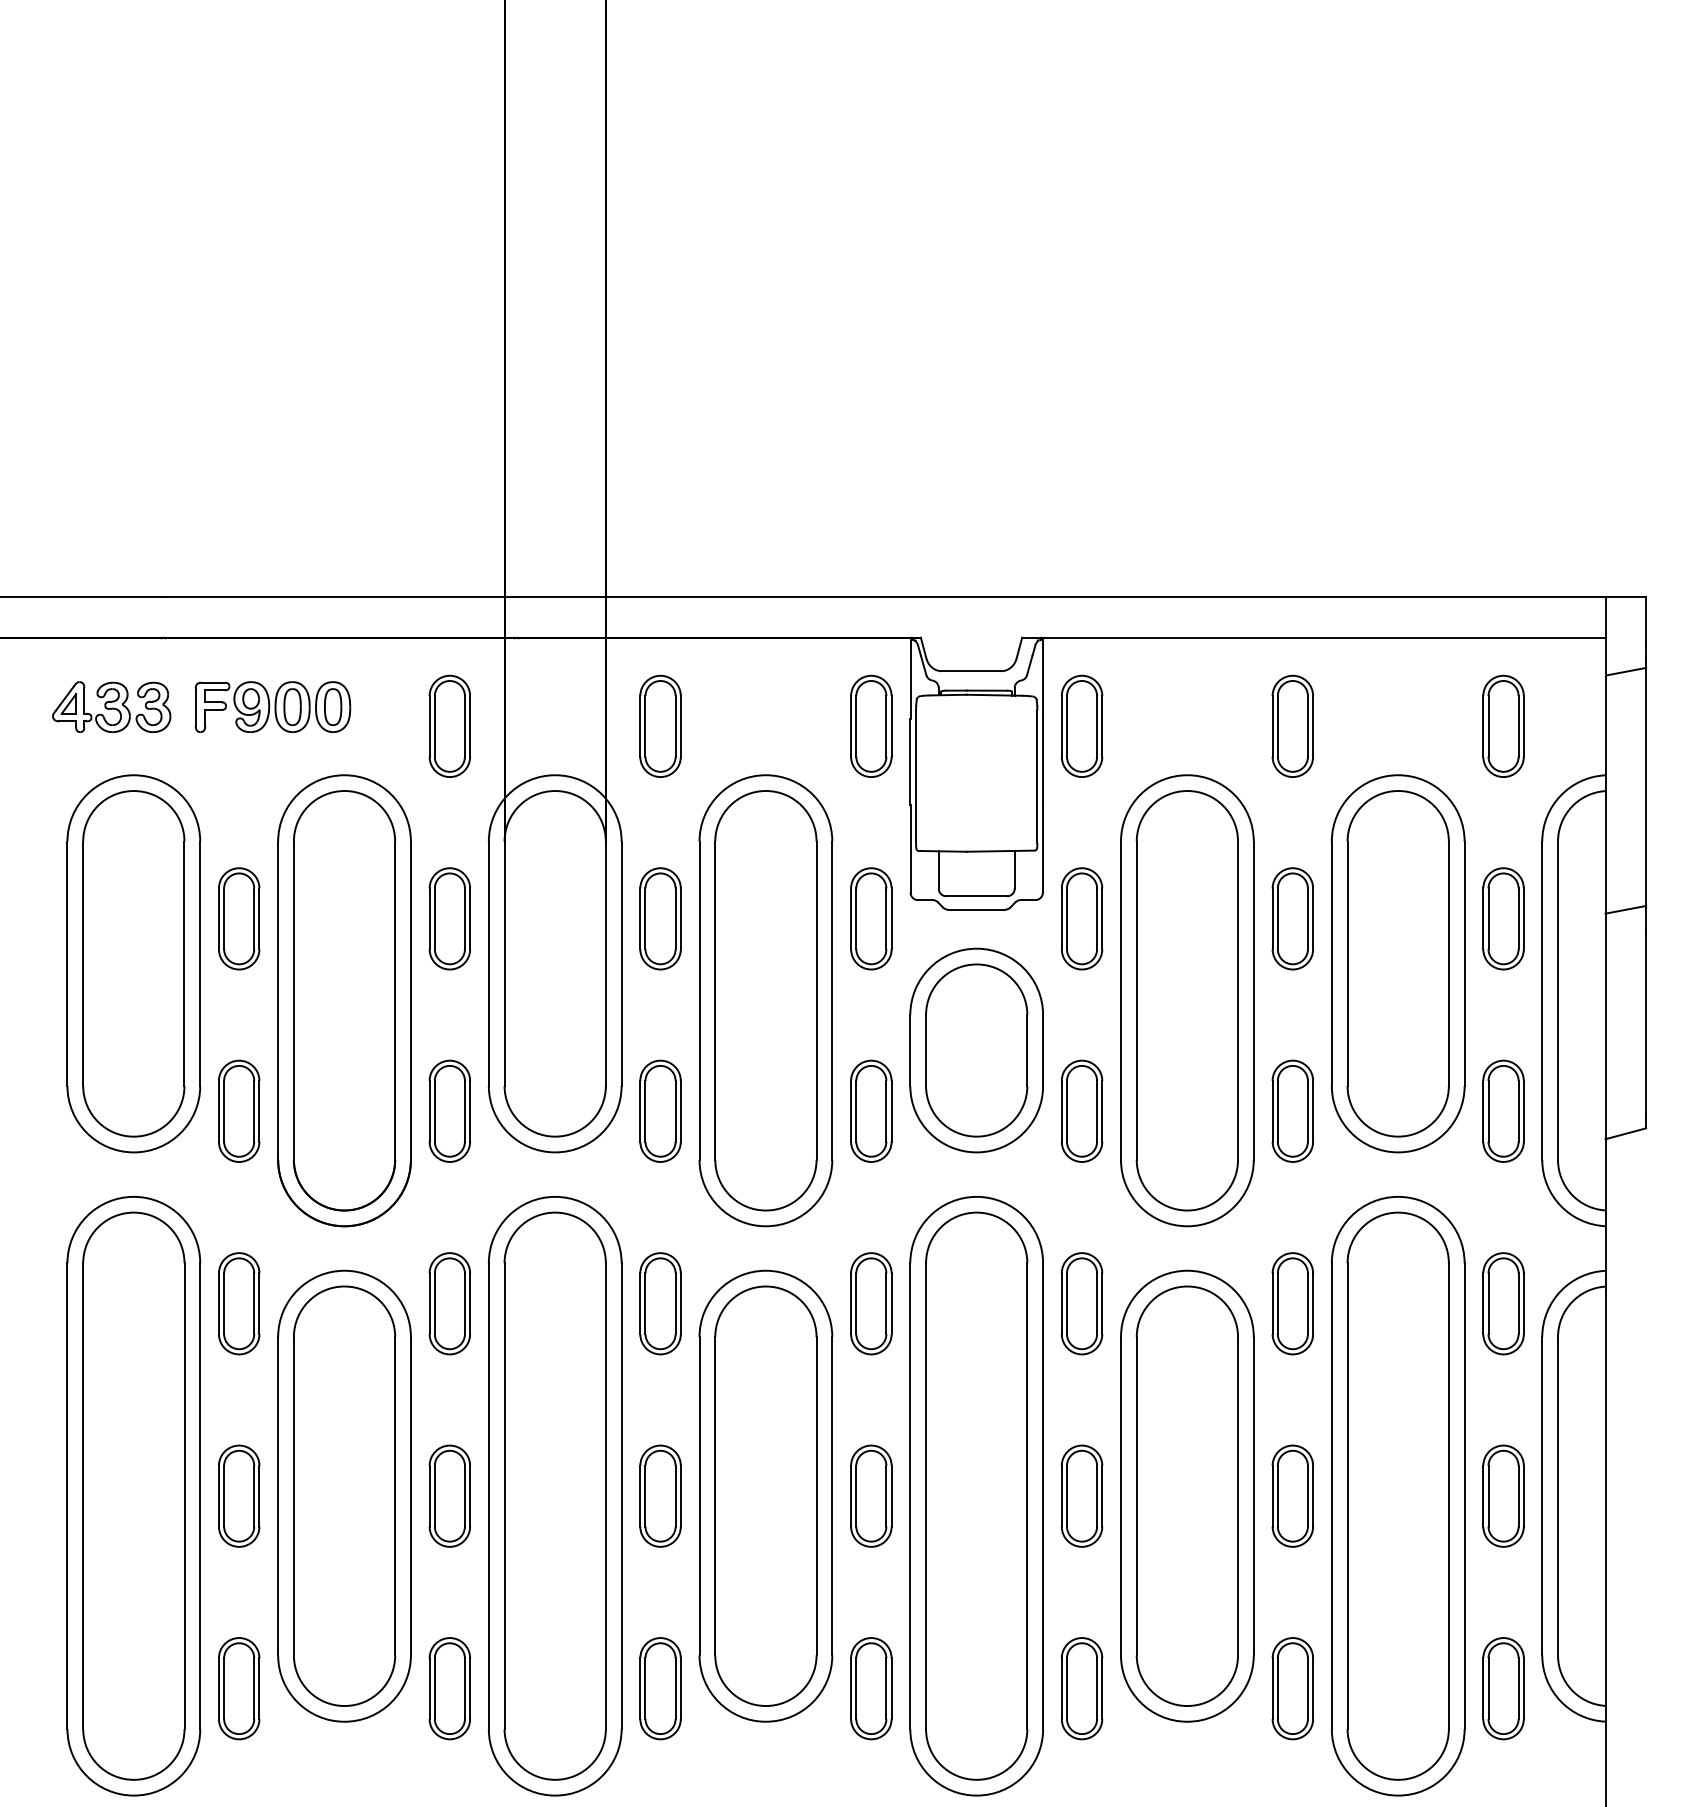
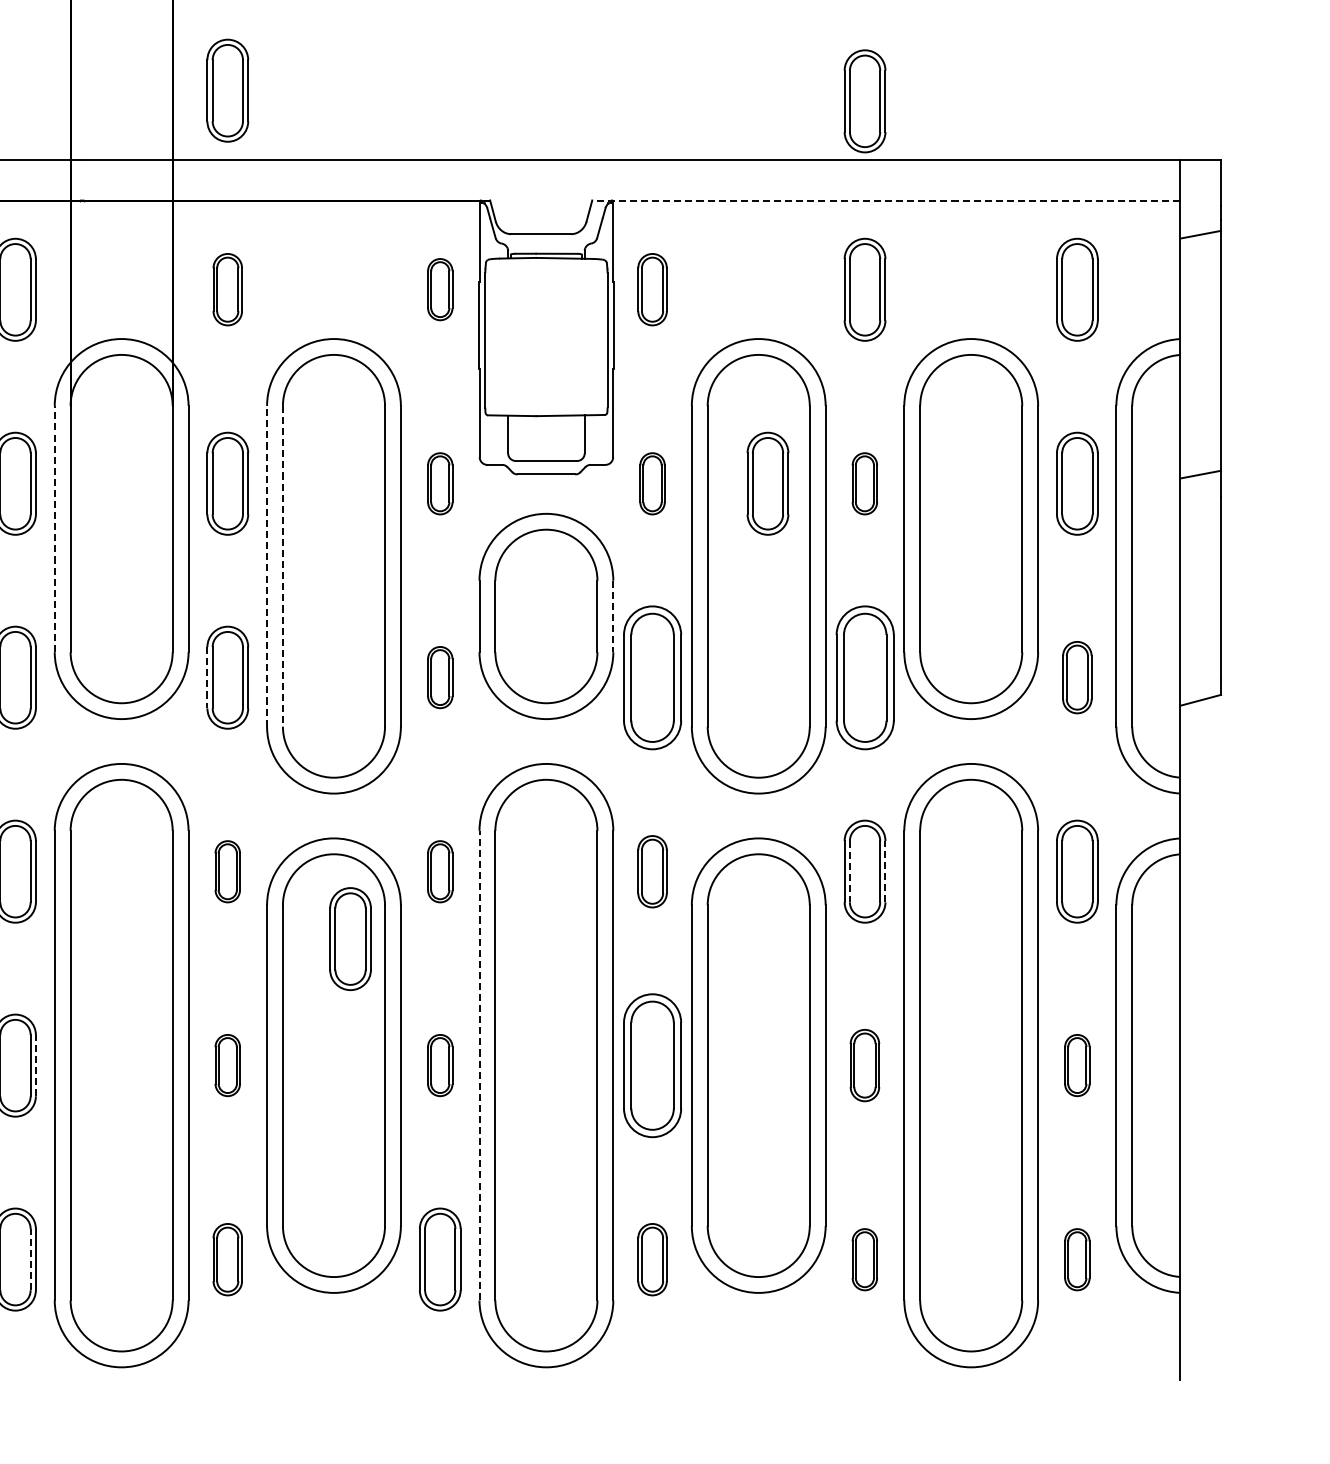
part: (660, 528) -> (227, 90), added
part: (1292, 538) -> (864, 100), added
line: (1313, 637) -> (885, 200), solid -> dashed
part: (660, 725) -> (227, 288), size x0.7
part: (871, 725) -> (440, 288), size x0.6
part: (1081, 725) -> (652, 288), size x0.7
part: (871, 918) -> (440, 483), size x0.6
part: (1081, 918) -> (652, 483), size x0.6
part: (1196, 918) -> (767, 483), added
part: (1292, 918) -> (864, 483), size x0.6
line: (488, 963) -> (54, 528), solid -> dashed
line: (699, 1000) -> (267, 566), solid -> dashed
line: (715, 1001) -> (283, 567), solid -> dashed
line: (1043, 1051) -> (613, 617), solid -> dashed
part: (871, 1110) -> (440, 676), size x0.6
part: (1081, 1110) -> (652, 676), size x1.4
part: (1292, 1110) -> (864, 676), size x1.4
part: (1503, 1110) -> (1077, 676), size x0.7
line: (640, 1111) -> (207, 677), solid -> dashed
part: (660, 1303) -> (227, 871), size x0.6
part: (871, 1303) -> (440, 871), size x0.6
part: (1081, 1303) -> (652, 871), size x0.7
line: (1313, 1303) -> (885, 871), solid -> dashed
line: (1277, 1304) -> (849, 872), solid -> dashed
part: (782, 1370) -> (350, 938), added
line: (470, 1495) -> (36, 1064), solid -> dashed
part: (660, 1495) -> (227, 1064), size x0.6
part: (871, 1495) -> (440, 1064), size x0.6
part: (1081, 1495) -> (652, 1064), size x1.4
part: (1292, 1495) -> (864, 1064), size x0.7
part: (1503, 1495) -> (1077, 1064), size x0.6
line: (910, 1496) -> (479, 1065), solid -> dashed
line: (464, 1688) -> (30, 1259), solid -> dashed
part: (660, 1688) -> (227, 1259), size x0.7
part: (1081, 1688) -> (652, 1259), size x0.7
part: (1292, 1688) -> (864, 1259), size x0.6
part: (1503, 1688) -> (1077, 1259), size x0.6

